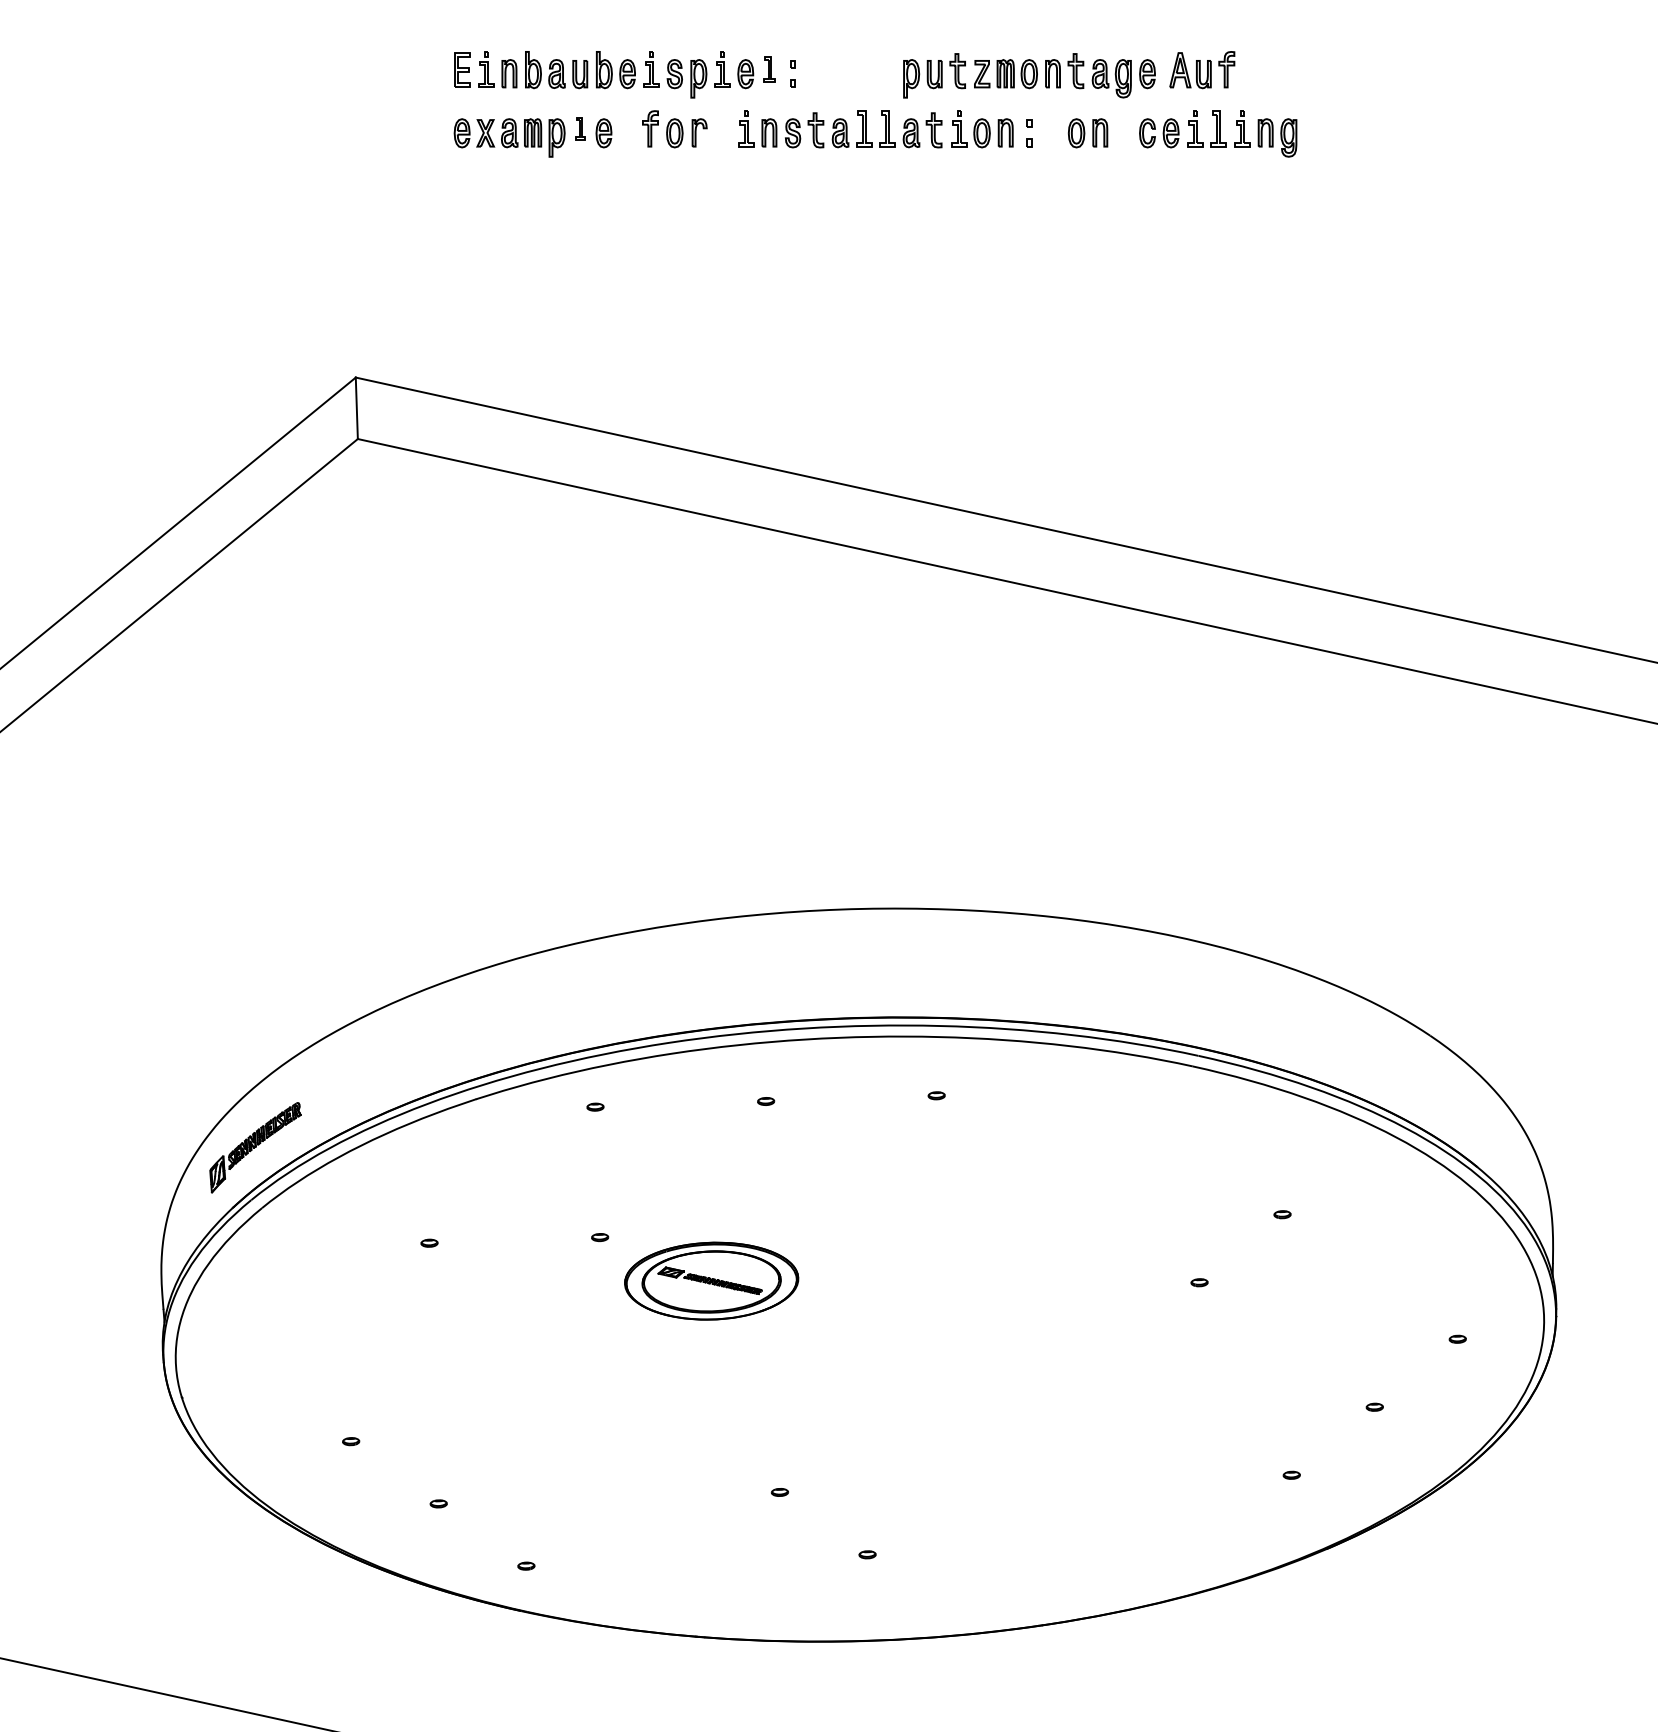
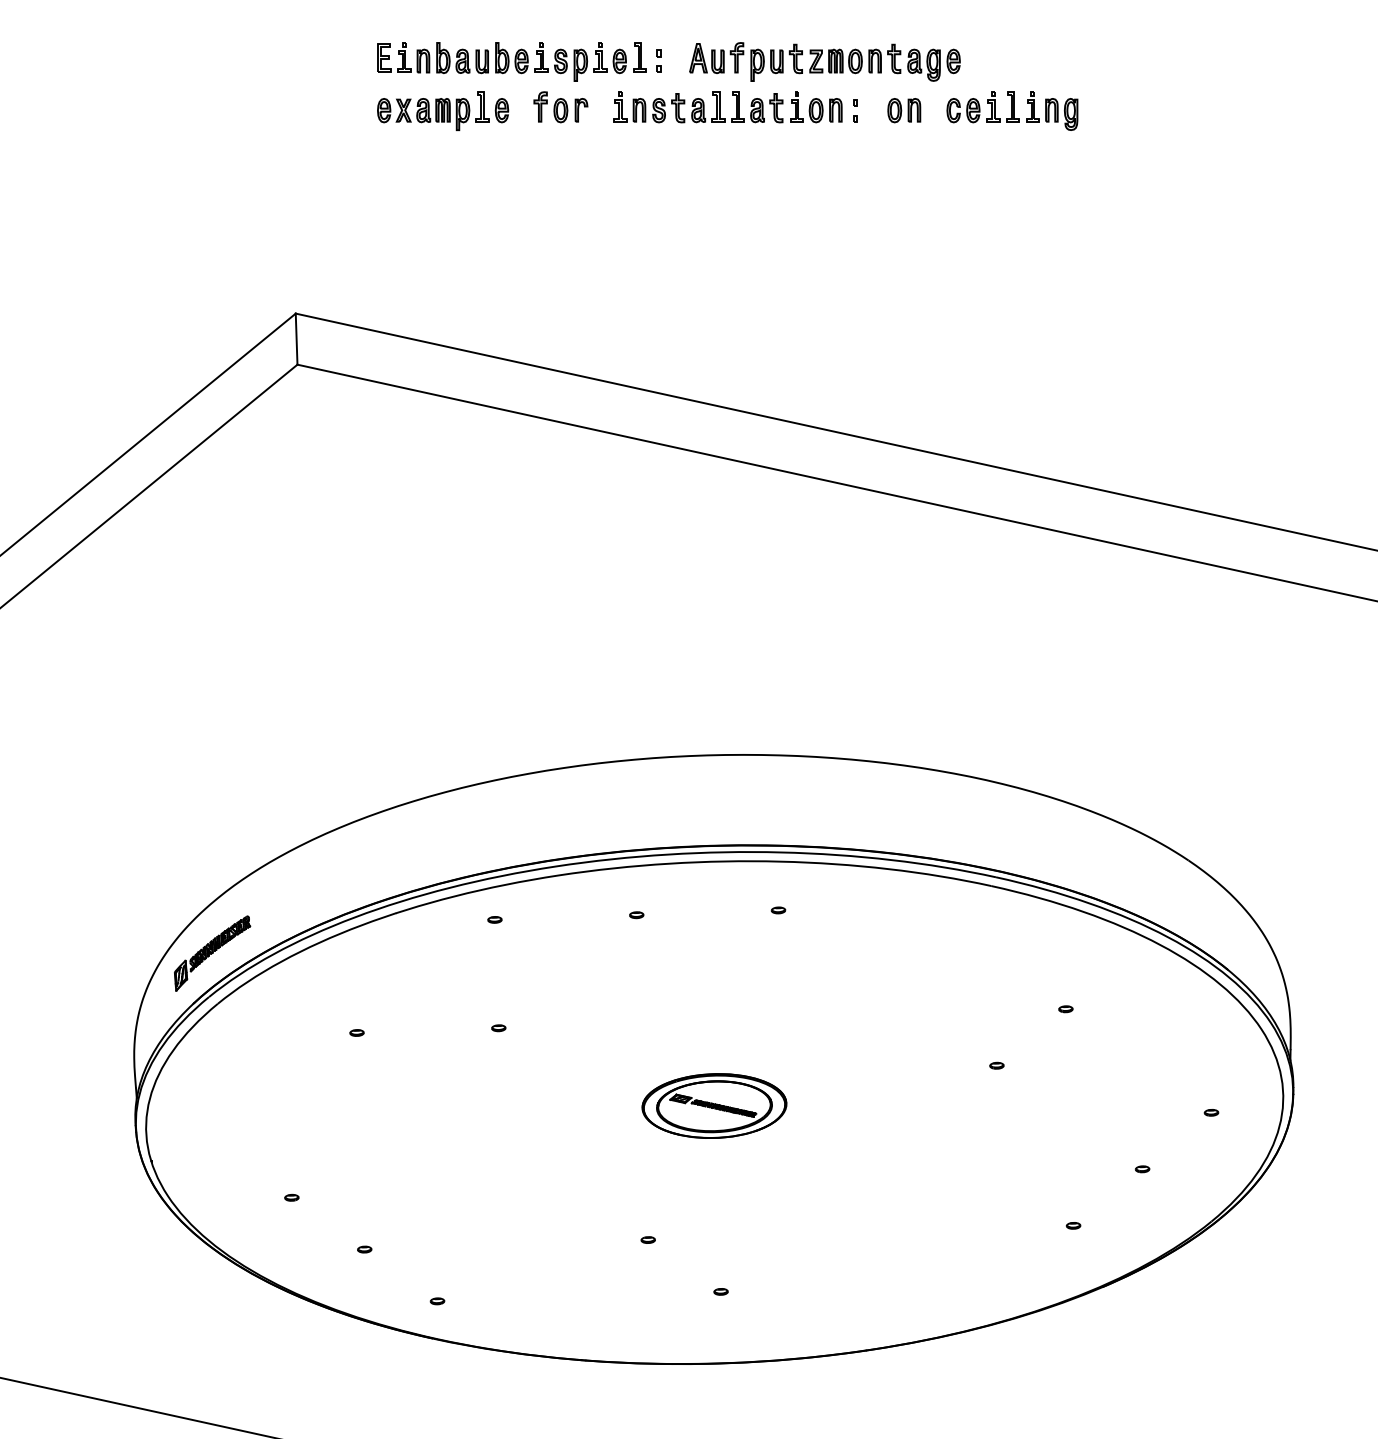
part: (769, 69) -> (639, 57), size x1.43
part: (1202, 70) -> (716, 58), moved
part: (580, 128) -> (482, 106), size x1.67
part: (711, 1280) -> (714, 1105), moved

